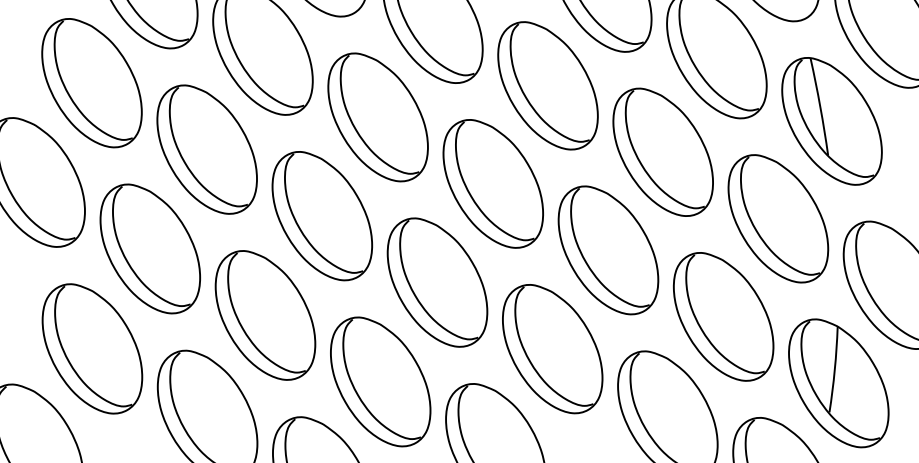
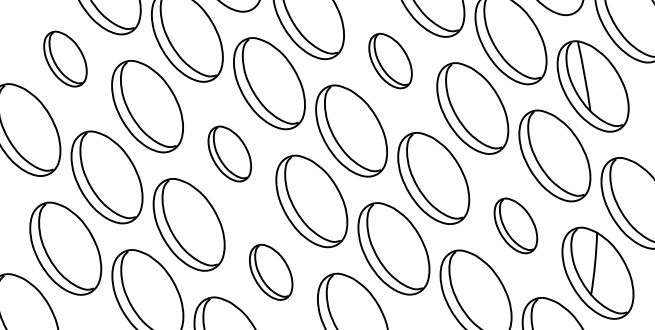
part: (92, 82) -> (65, 58), size x0.6
part: (547, 84) -> (390, 60), size x0.6
part: (322, 215) -> (229, 153), size x0.6
part: (723, 316) -> (515, 225), size x0.6
part: (379, 382) -> (270, 272), size x0.6

